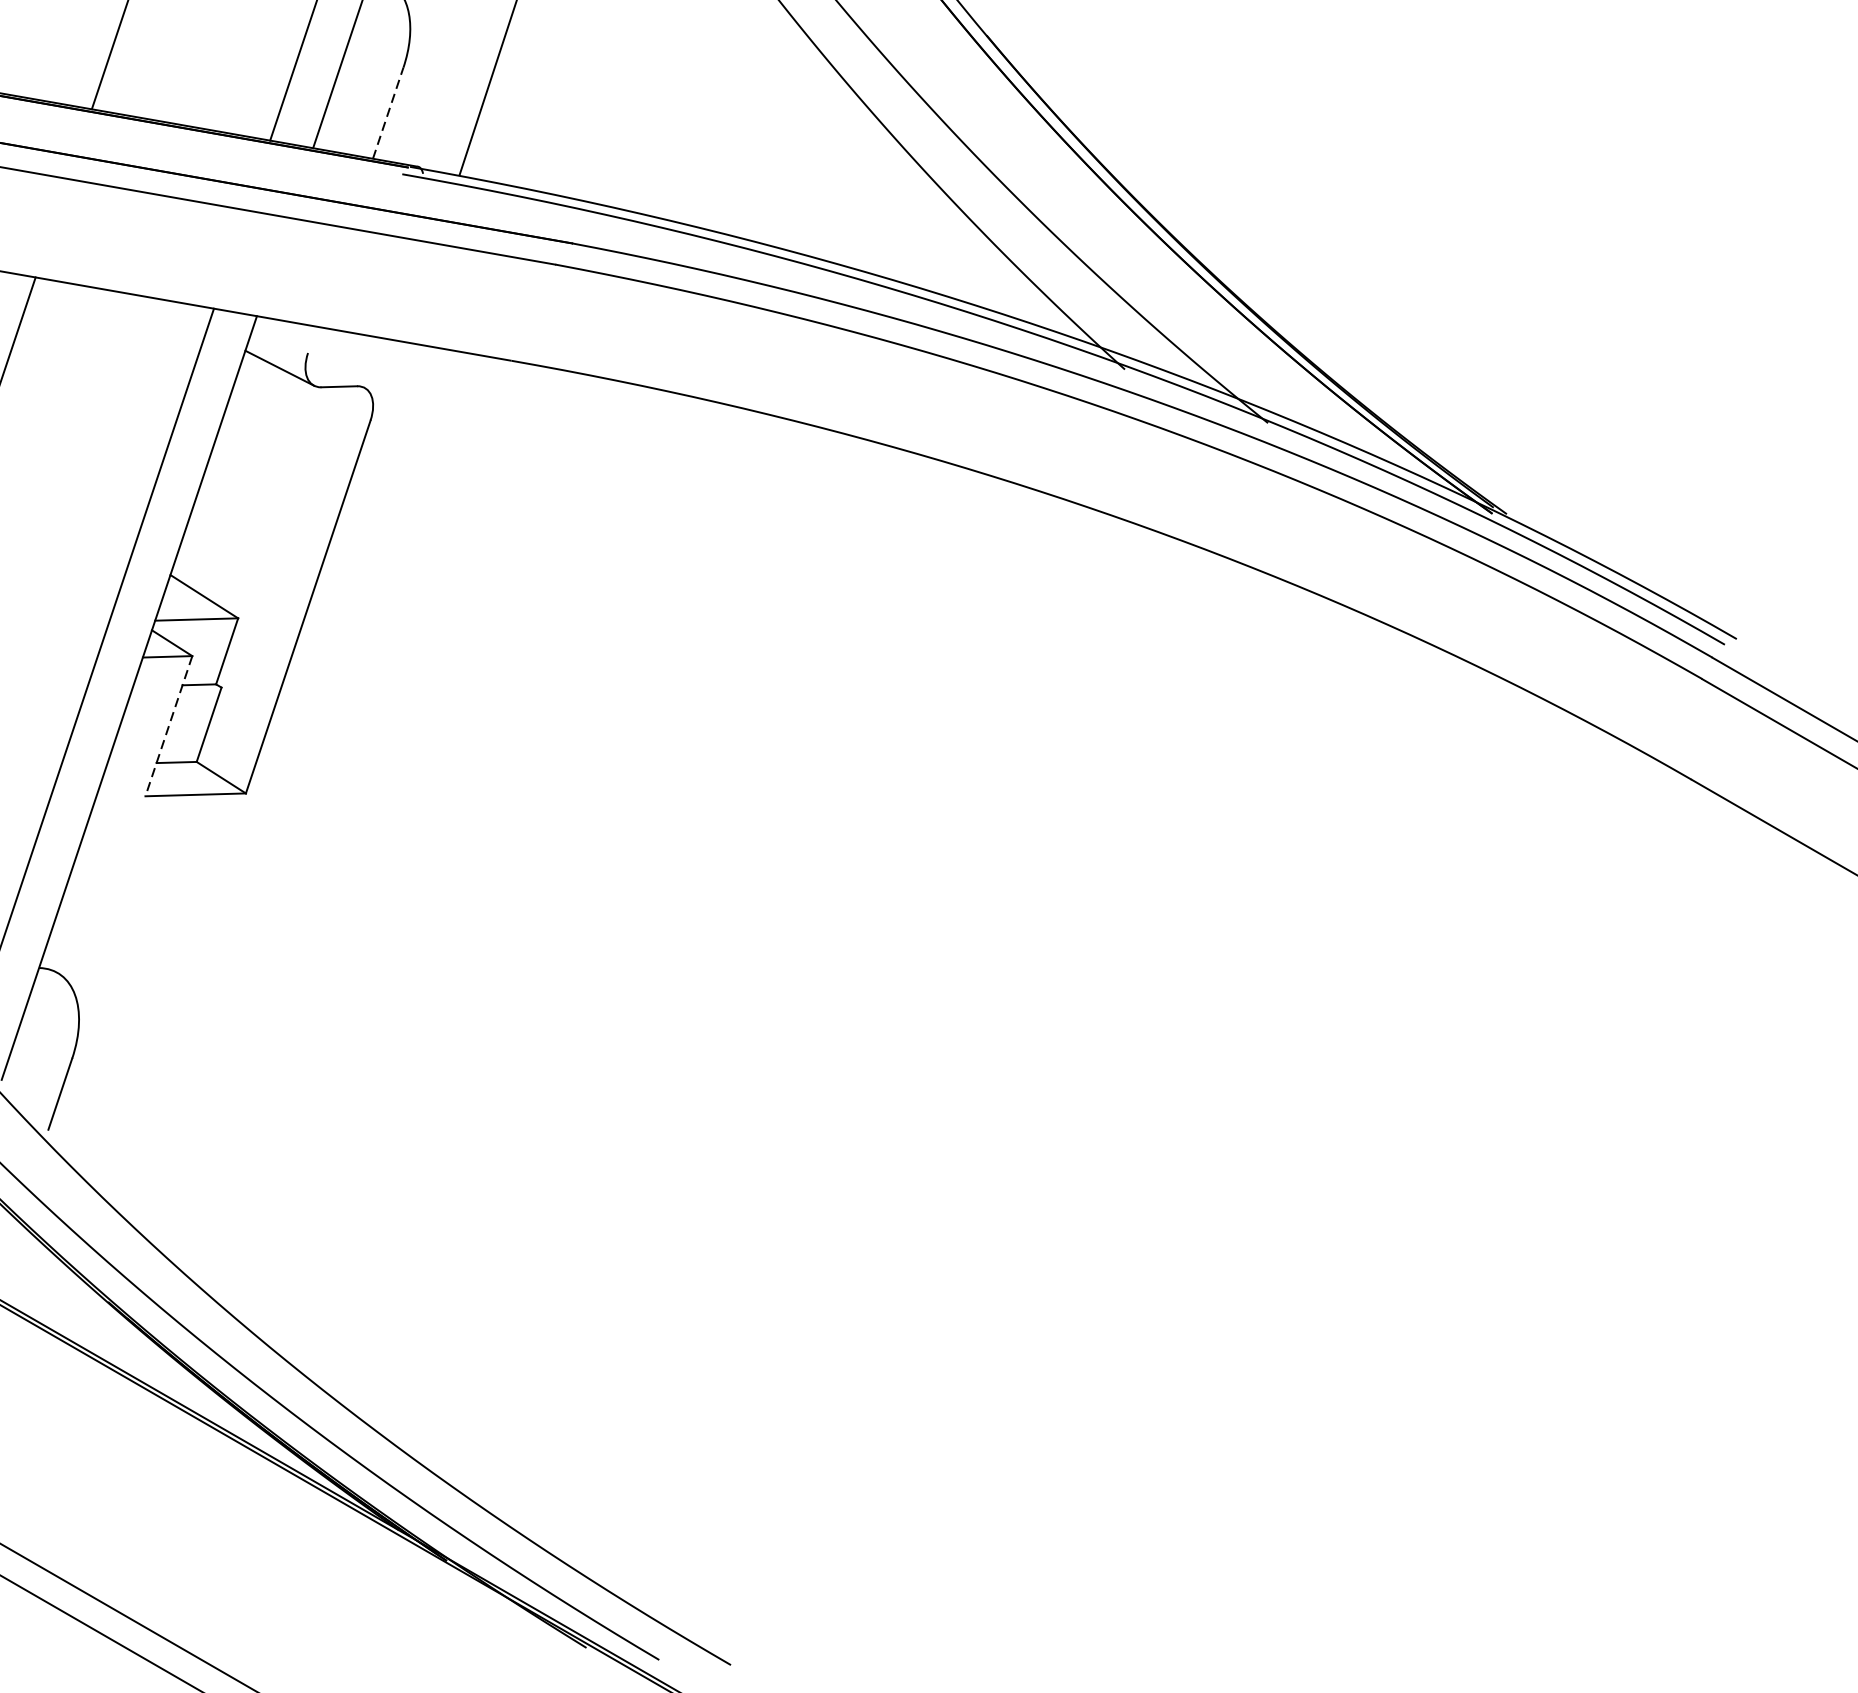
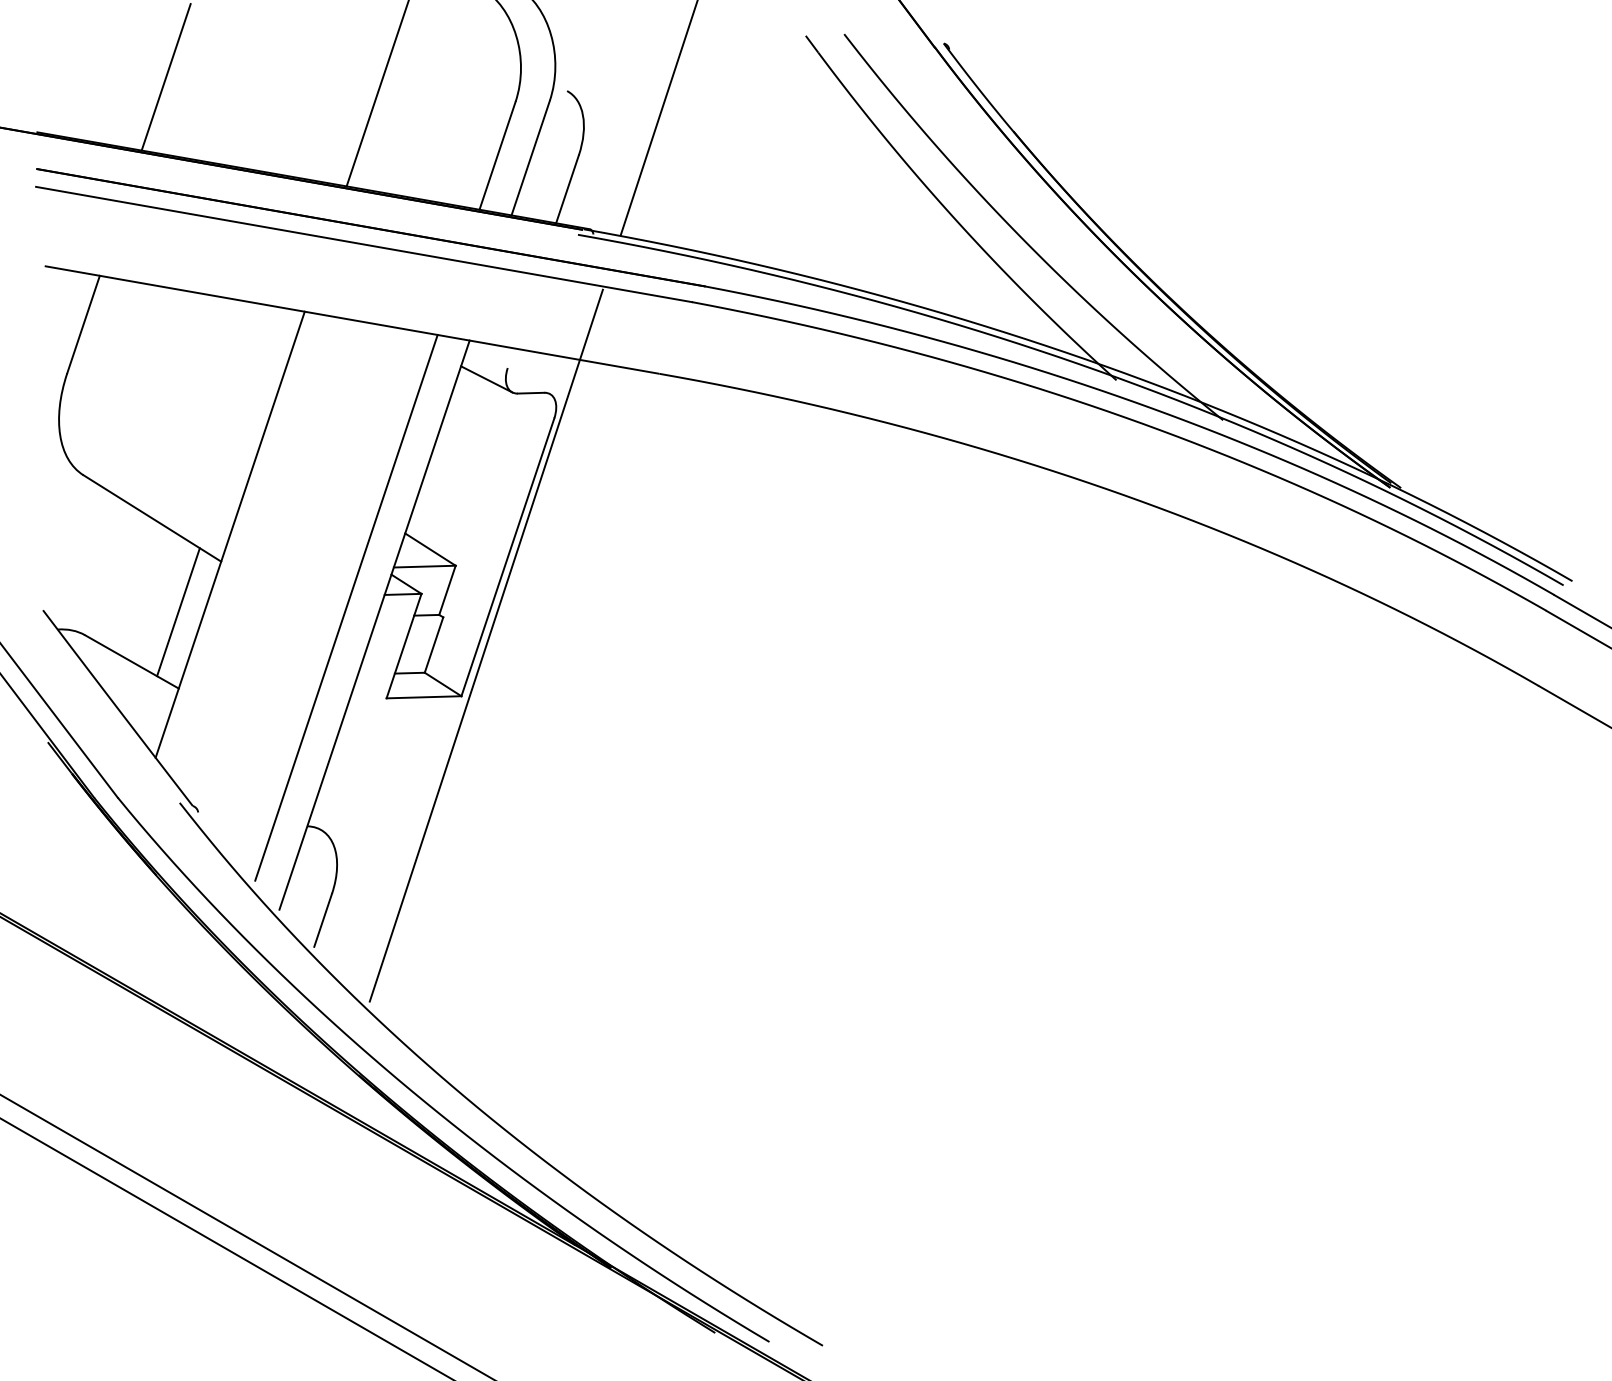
line: (388, 113) -> (567, 189), dashed -> solid
line: (278, 725) -> (485, 645), added
line: (168, 726) -> (403, 646), dashed -> solid

